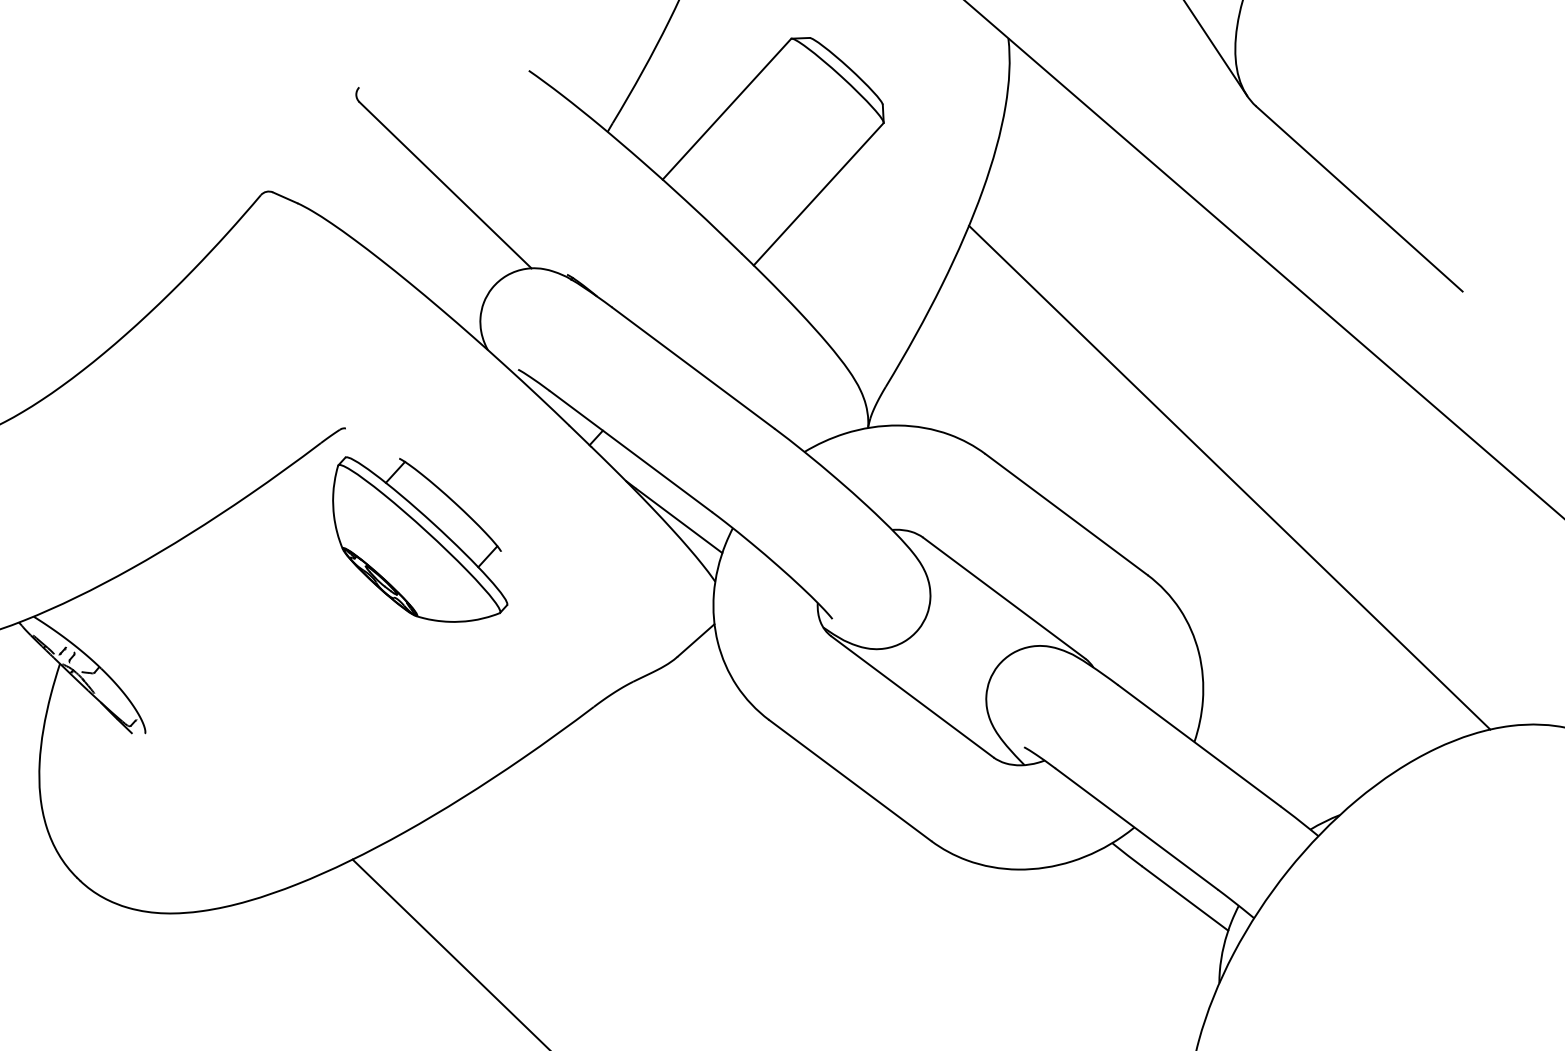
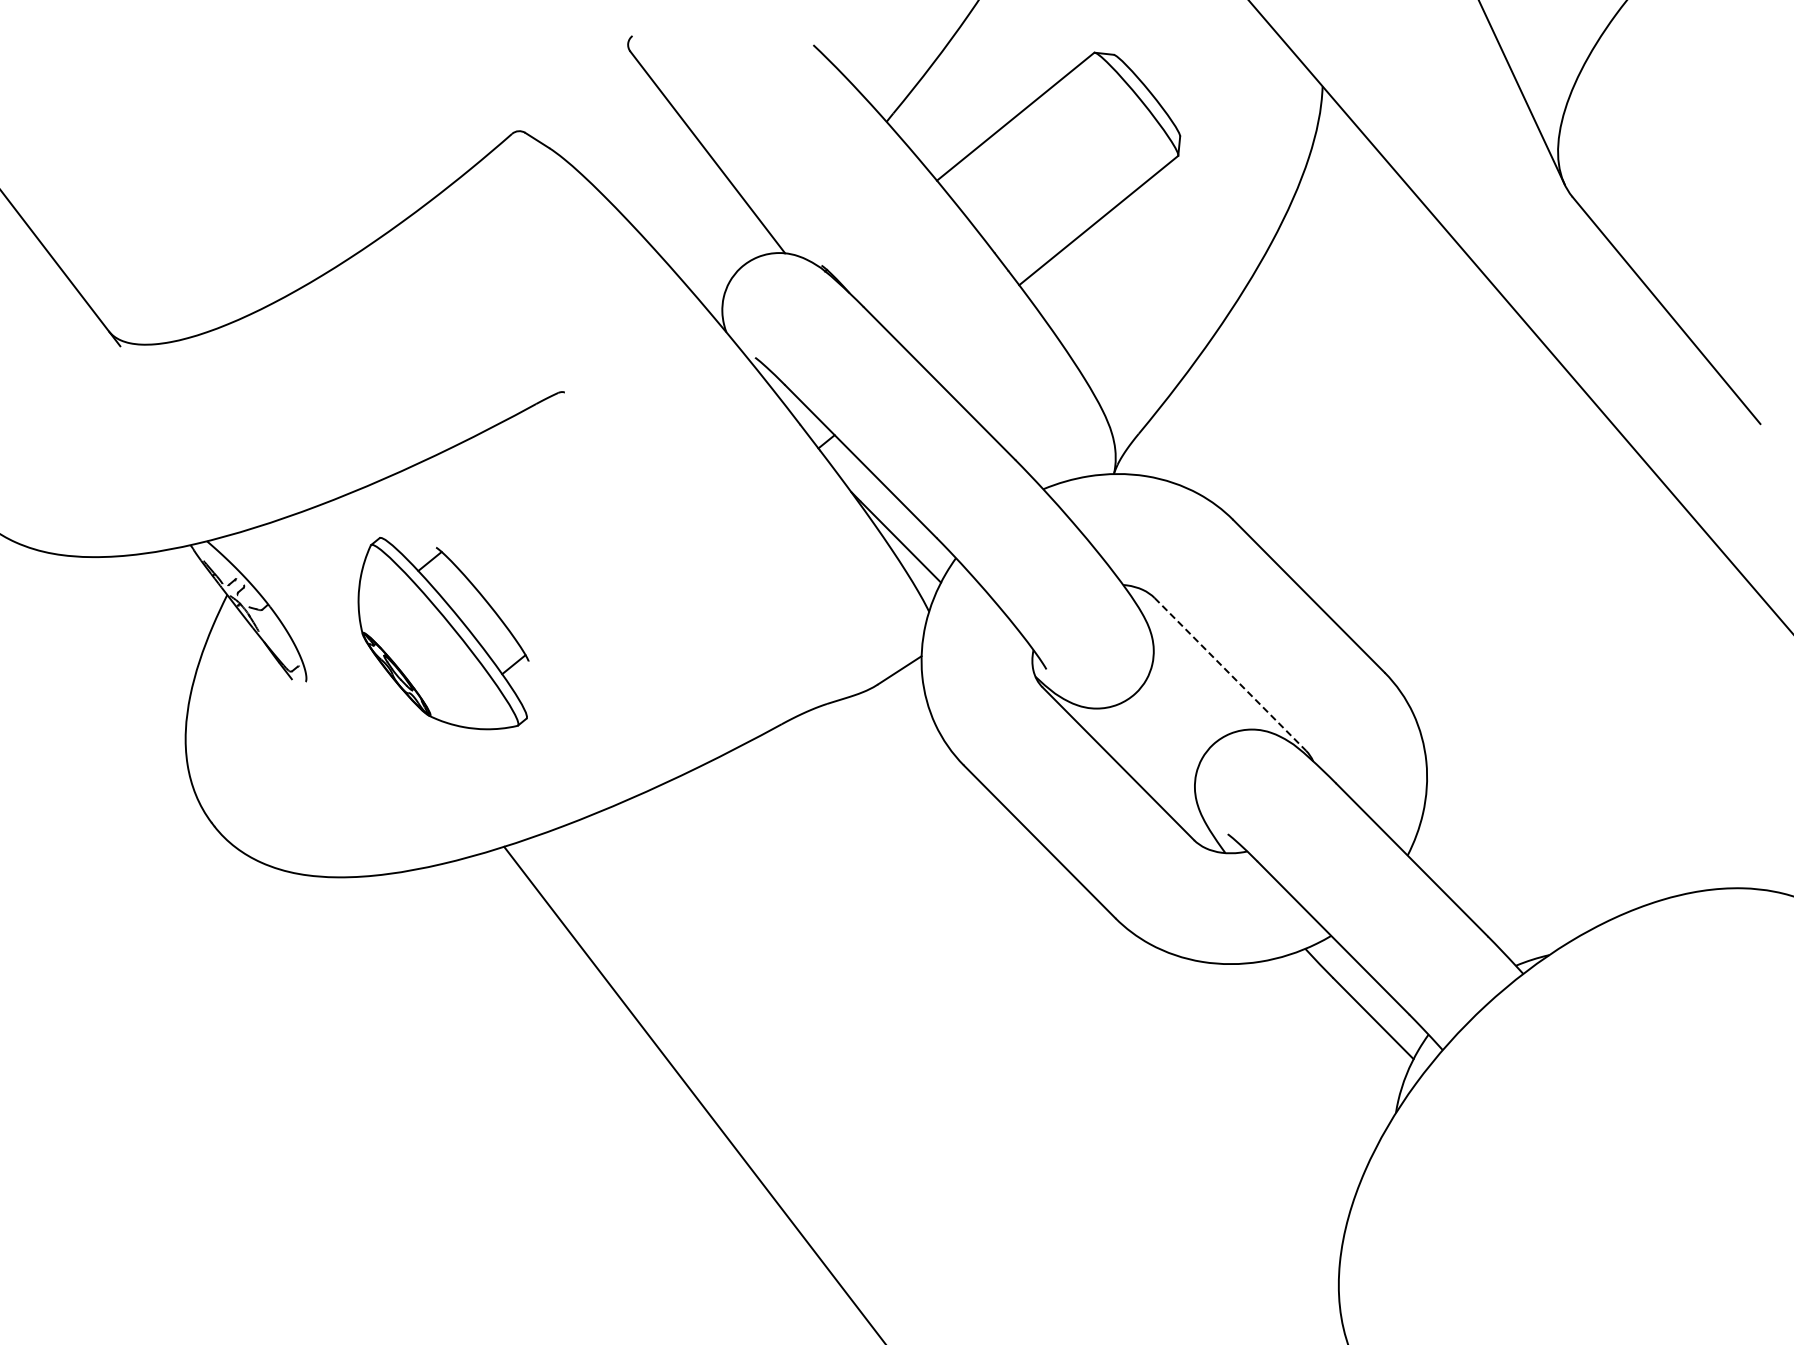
line: (1228, 477) -> (1485, 582), removed
part: (418, 537) -> (443, 633), moved
line: (1004, 598) -> (1230, 674), solid -> dashed

